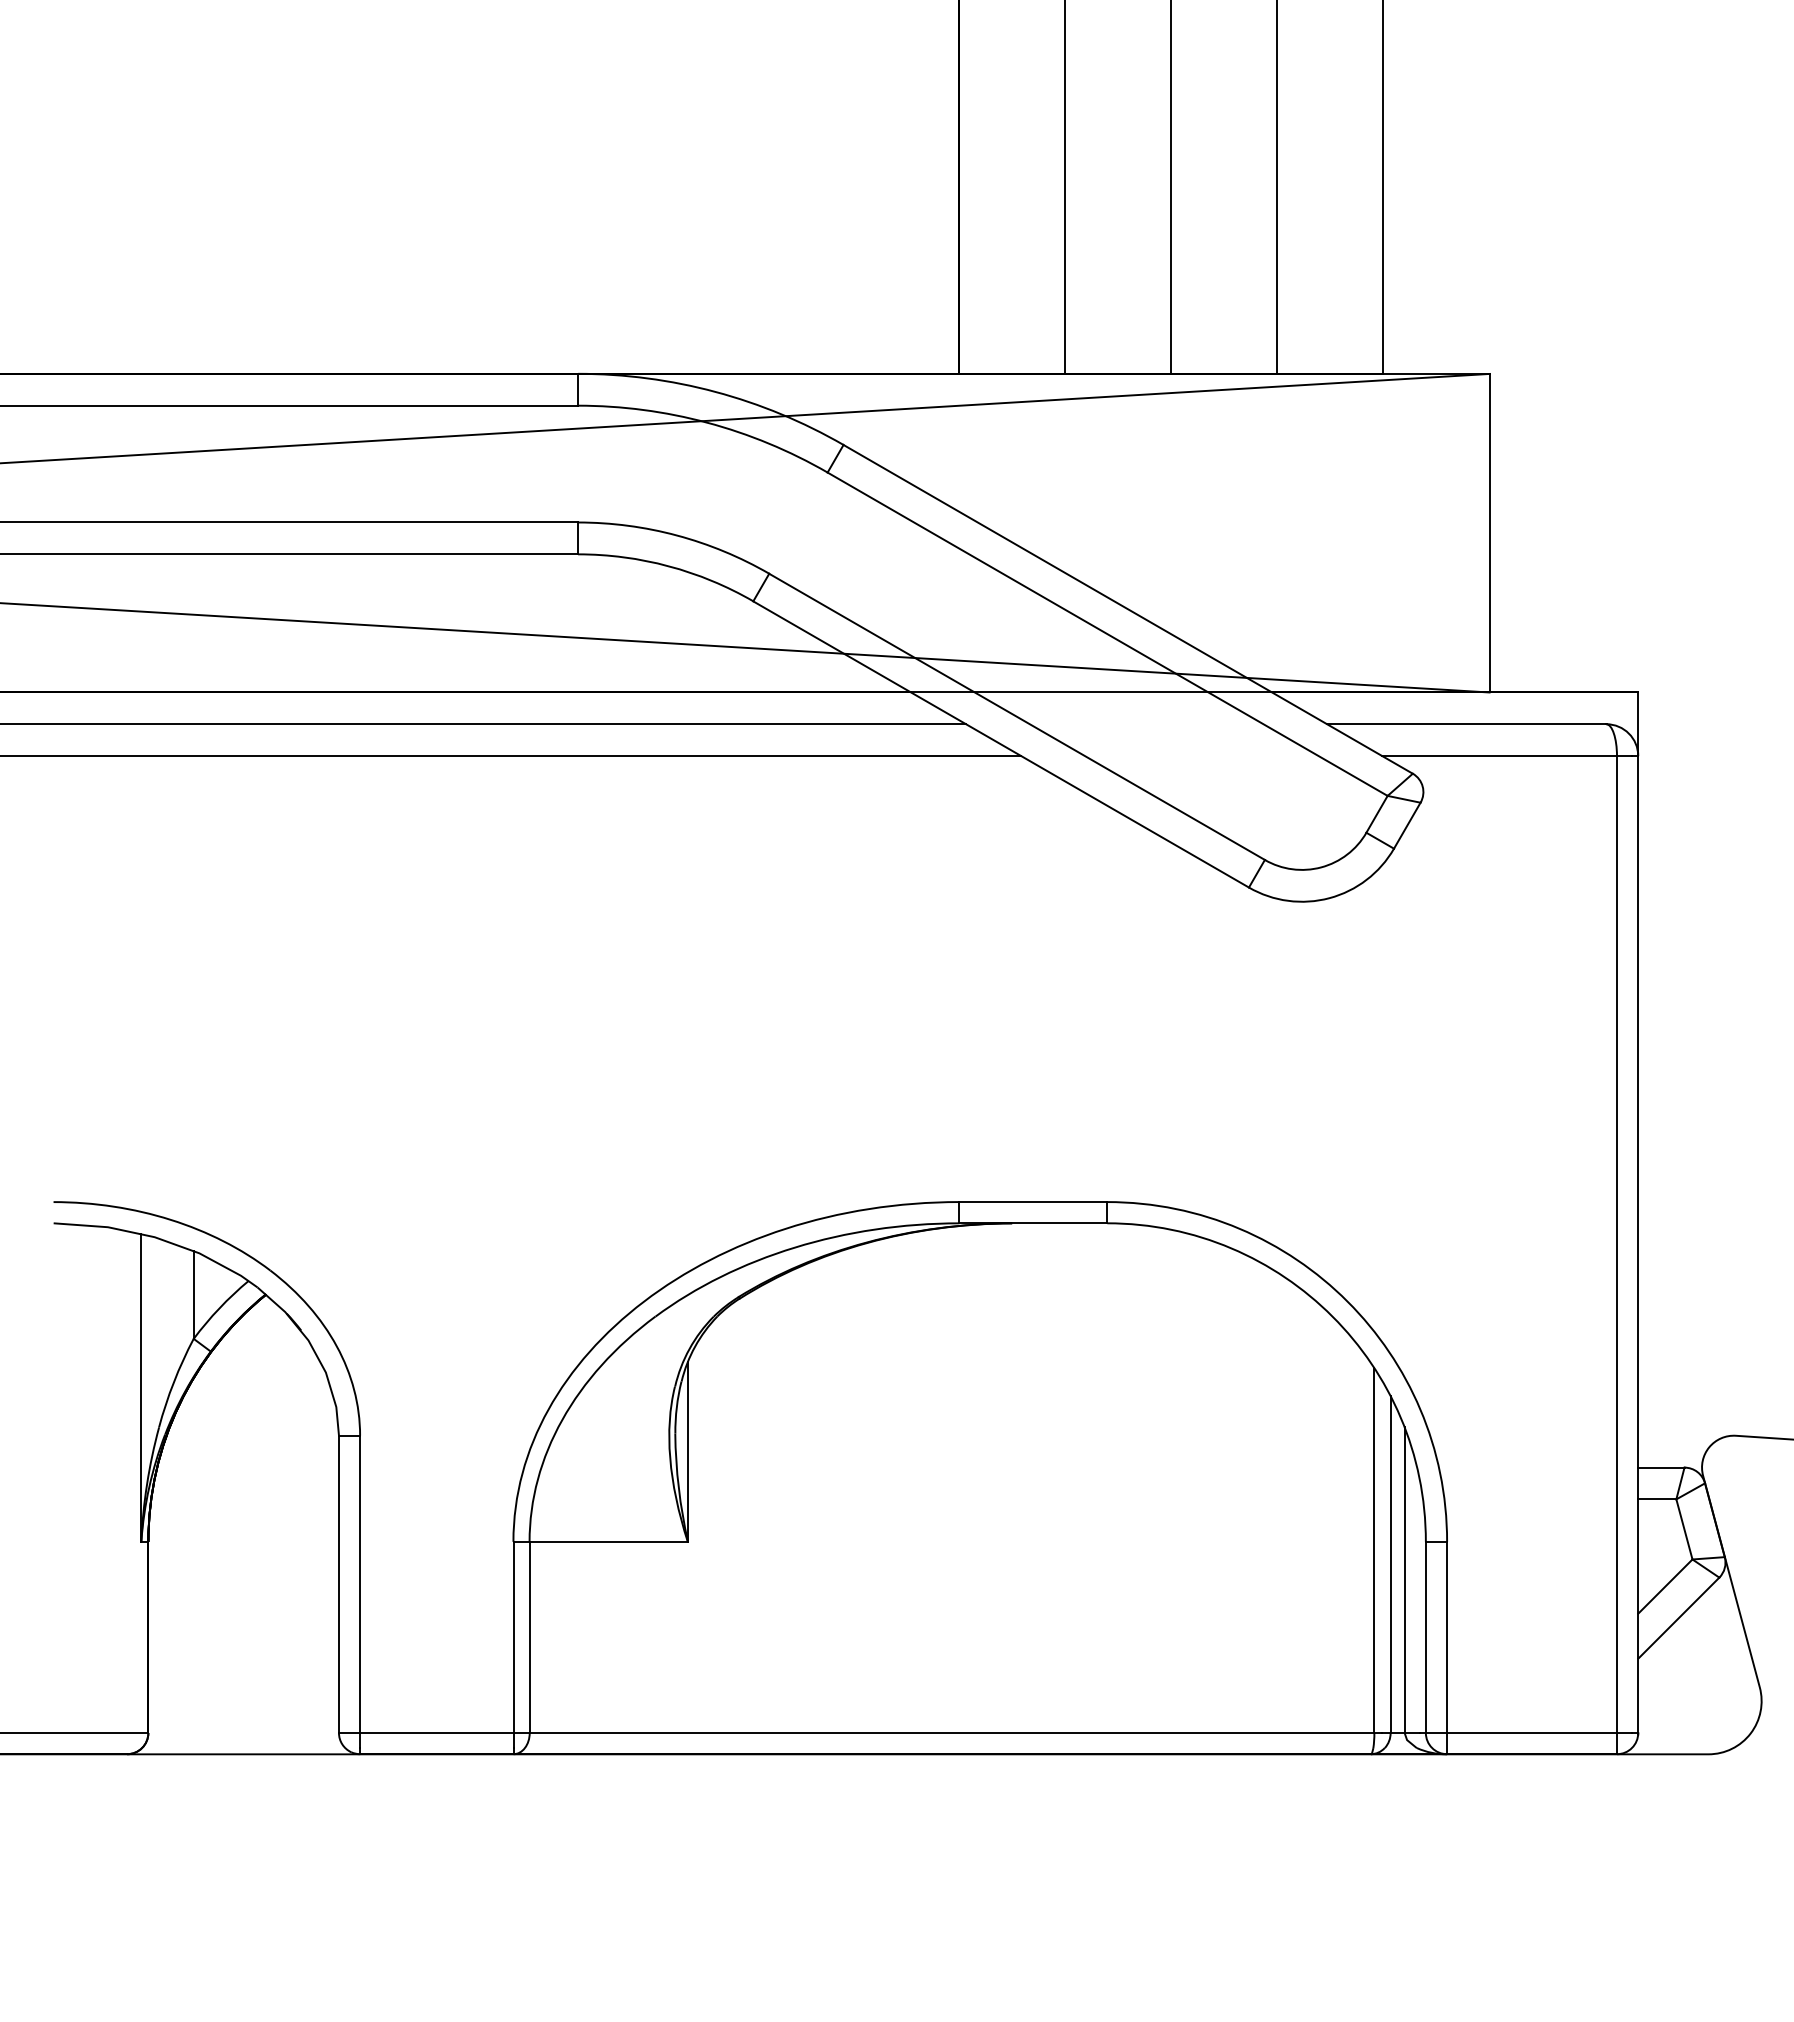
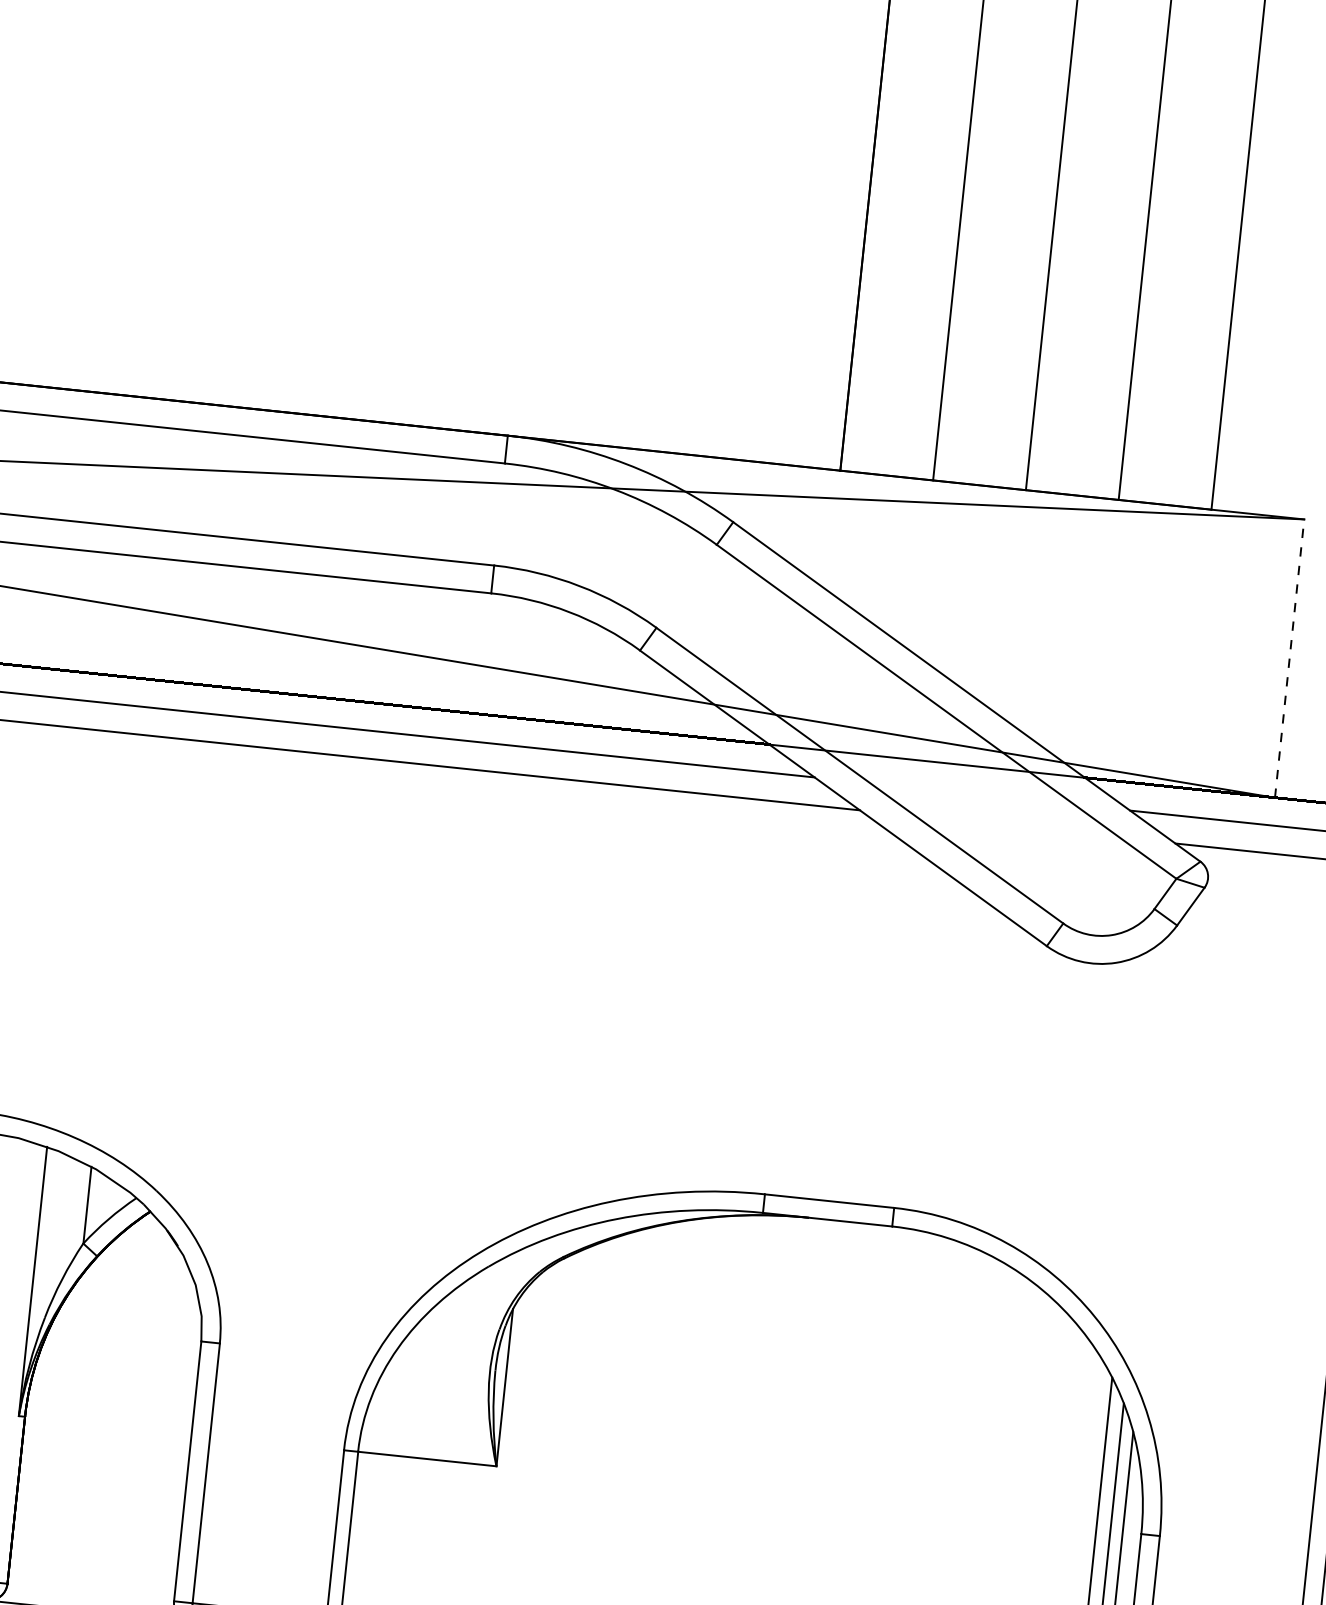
line: (1489, 532) -> (1289, 657), solid -> dashed

